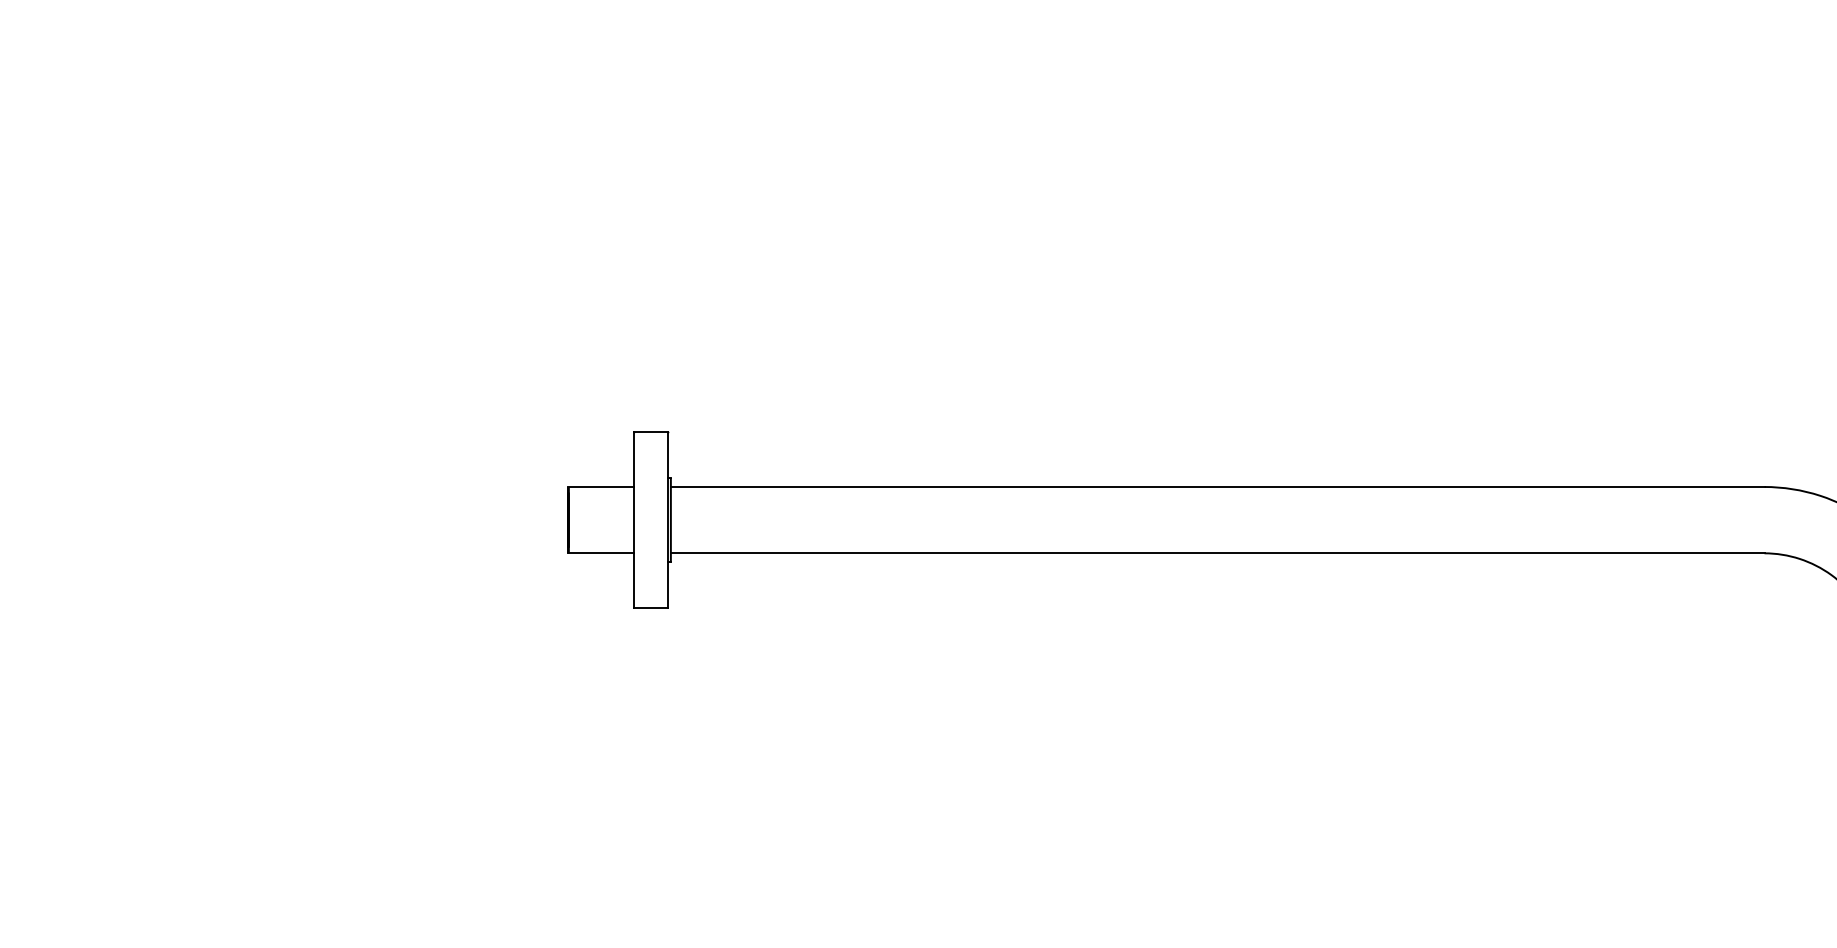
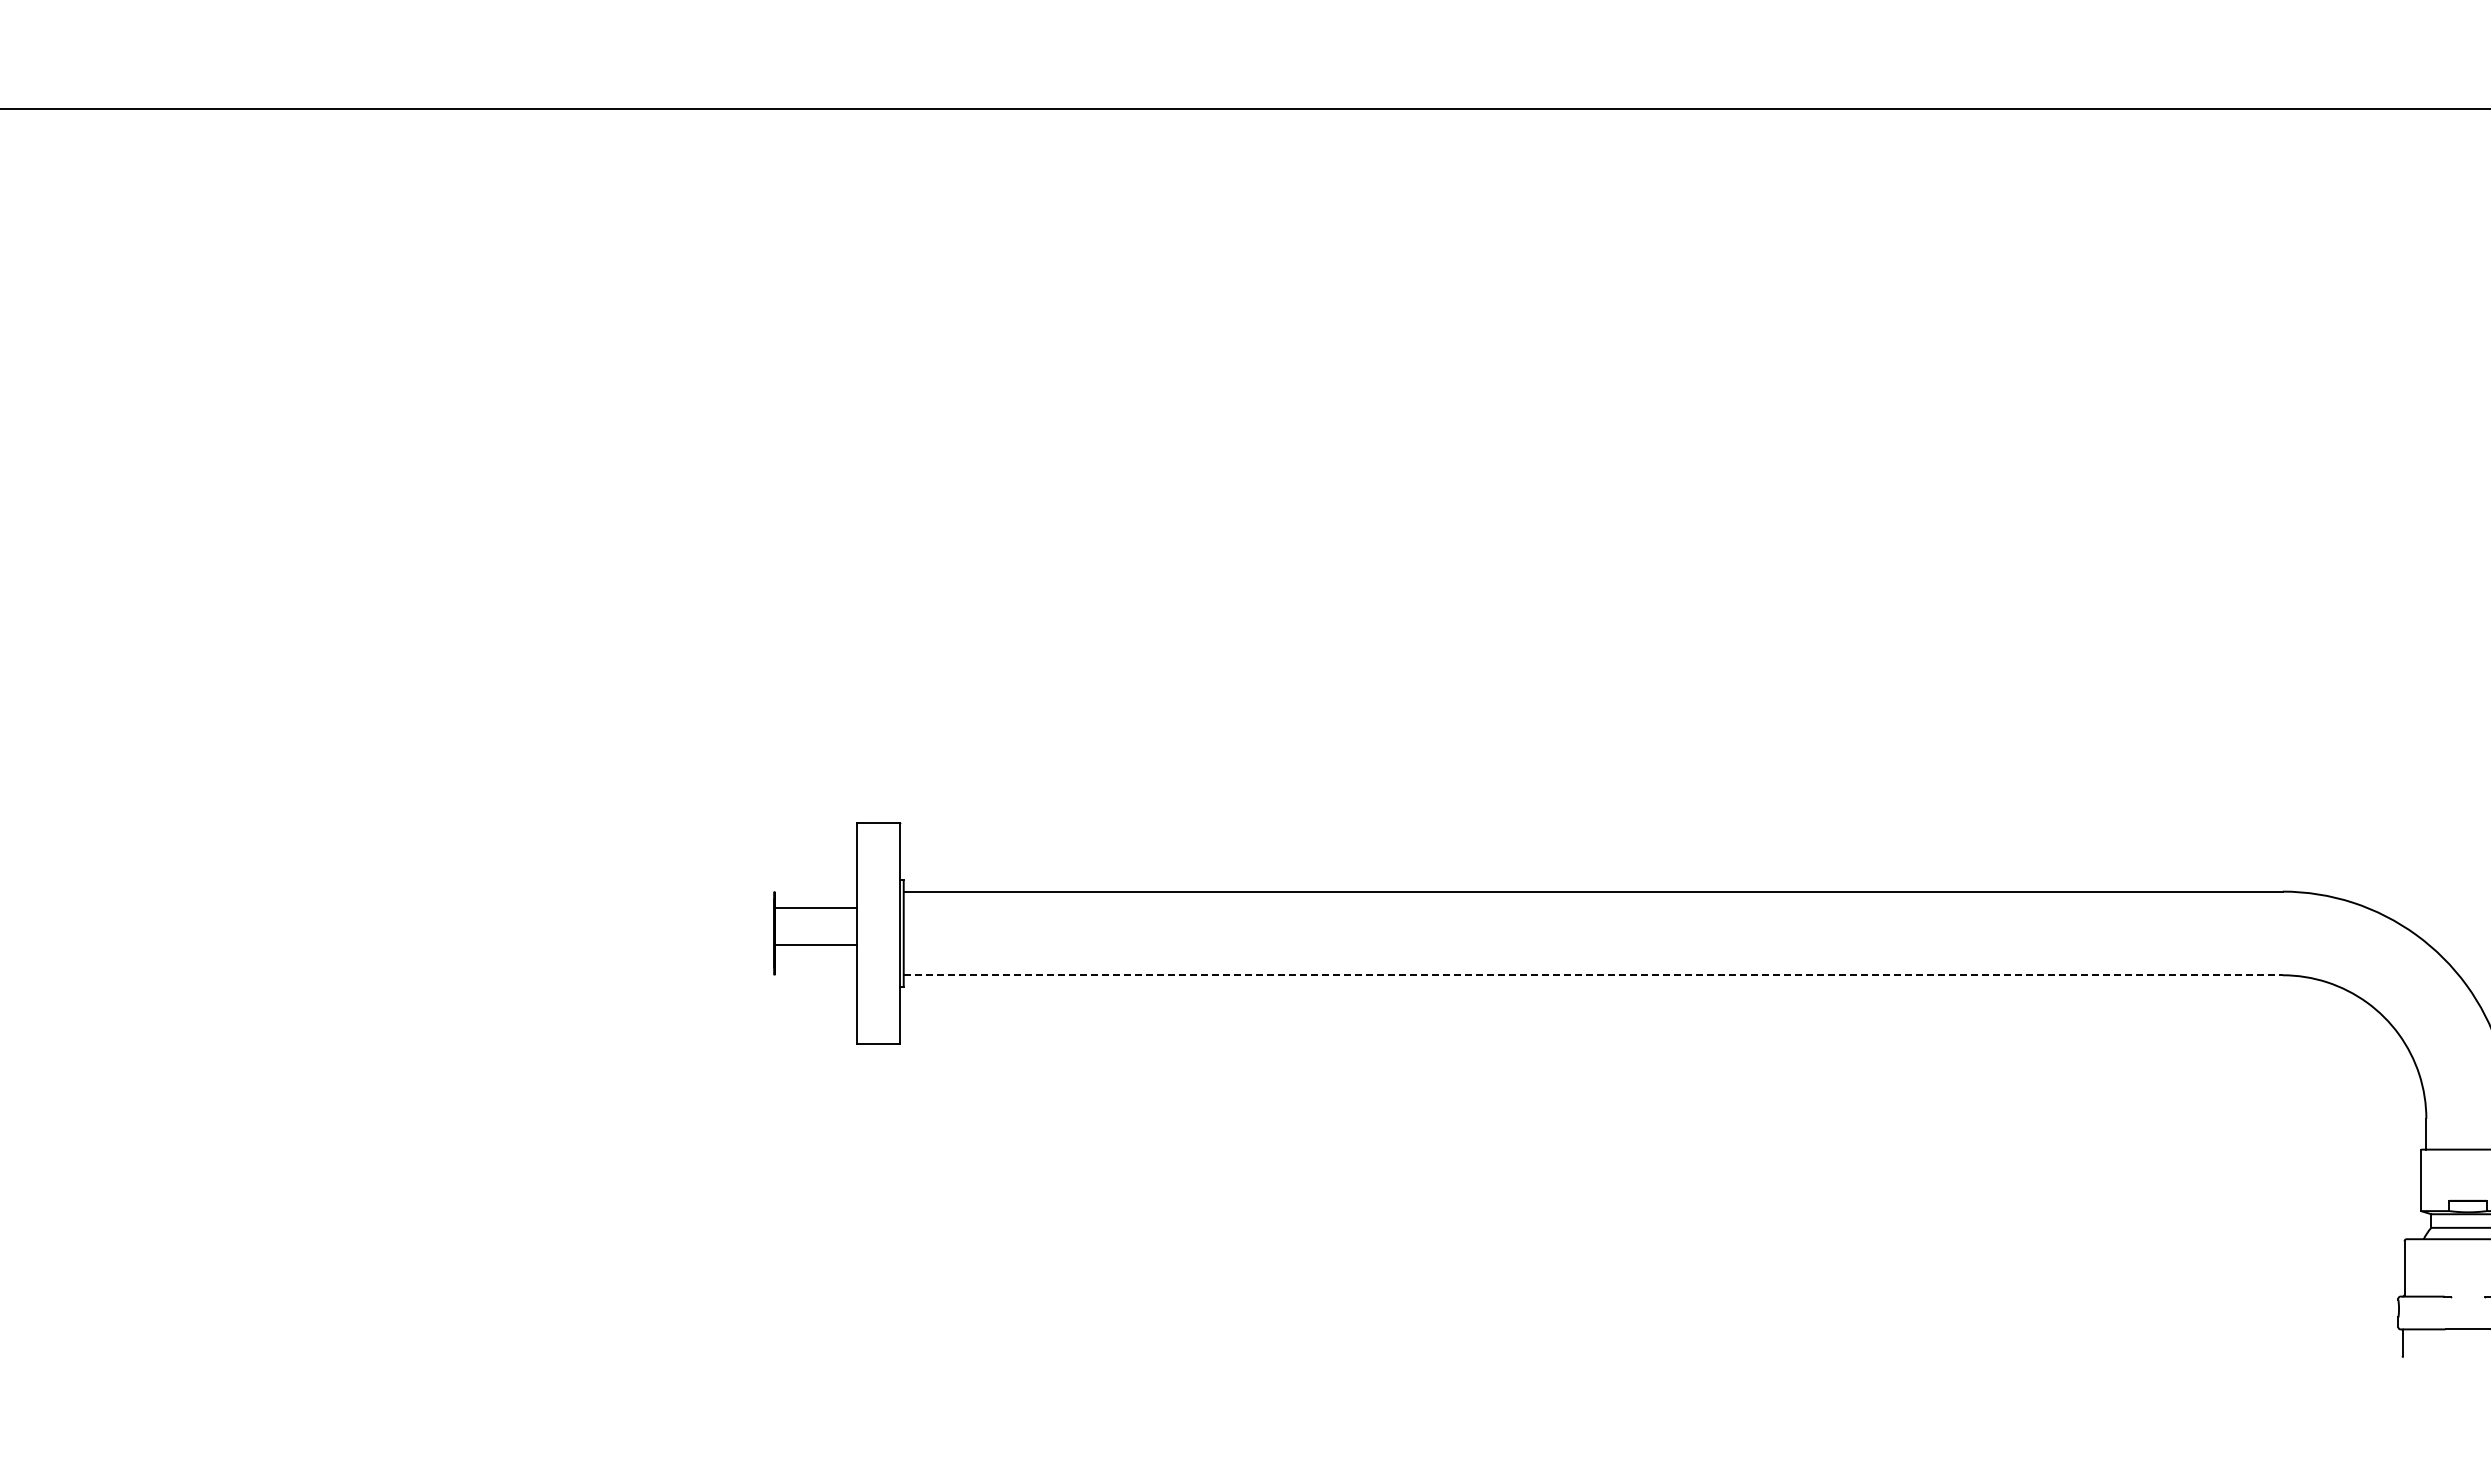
line: (600, 486) -> (815, 944), moved
line: (600, 553) -> (815, 908), moved
line: (1217, 553) -> (1593, 975), solid -> dashed

